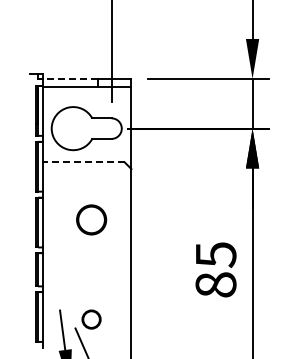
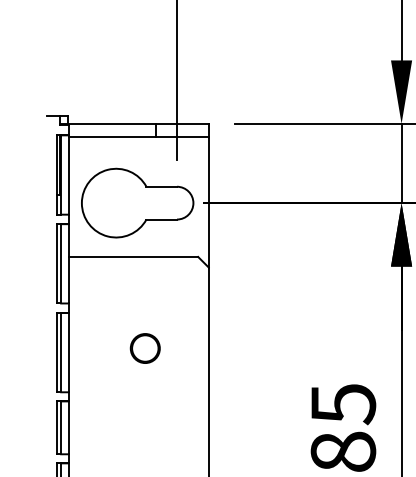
line: (70, 78) -> (111, 123), dashed -> solid
line: (84, 162) -> (134, 257), dashed -> solid
circle: (91, 219) -> (145, 347), size x0.62

